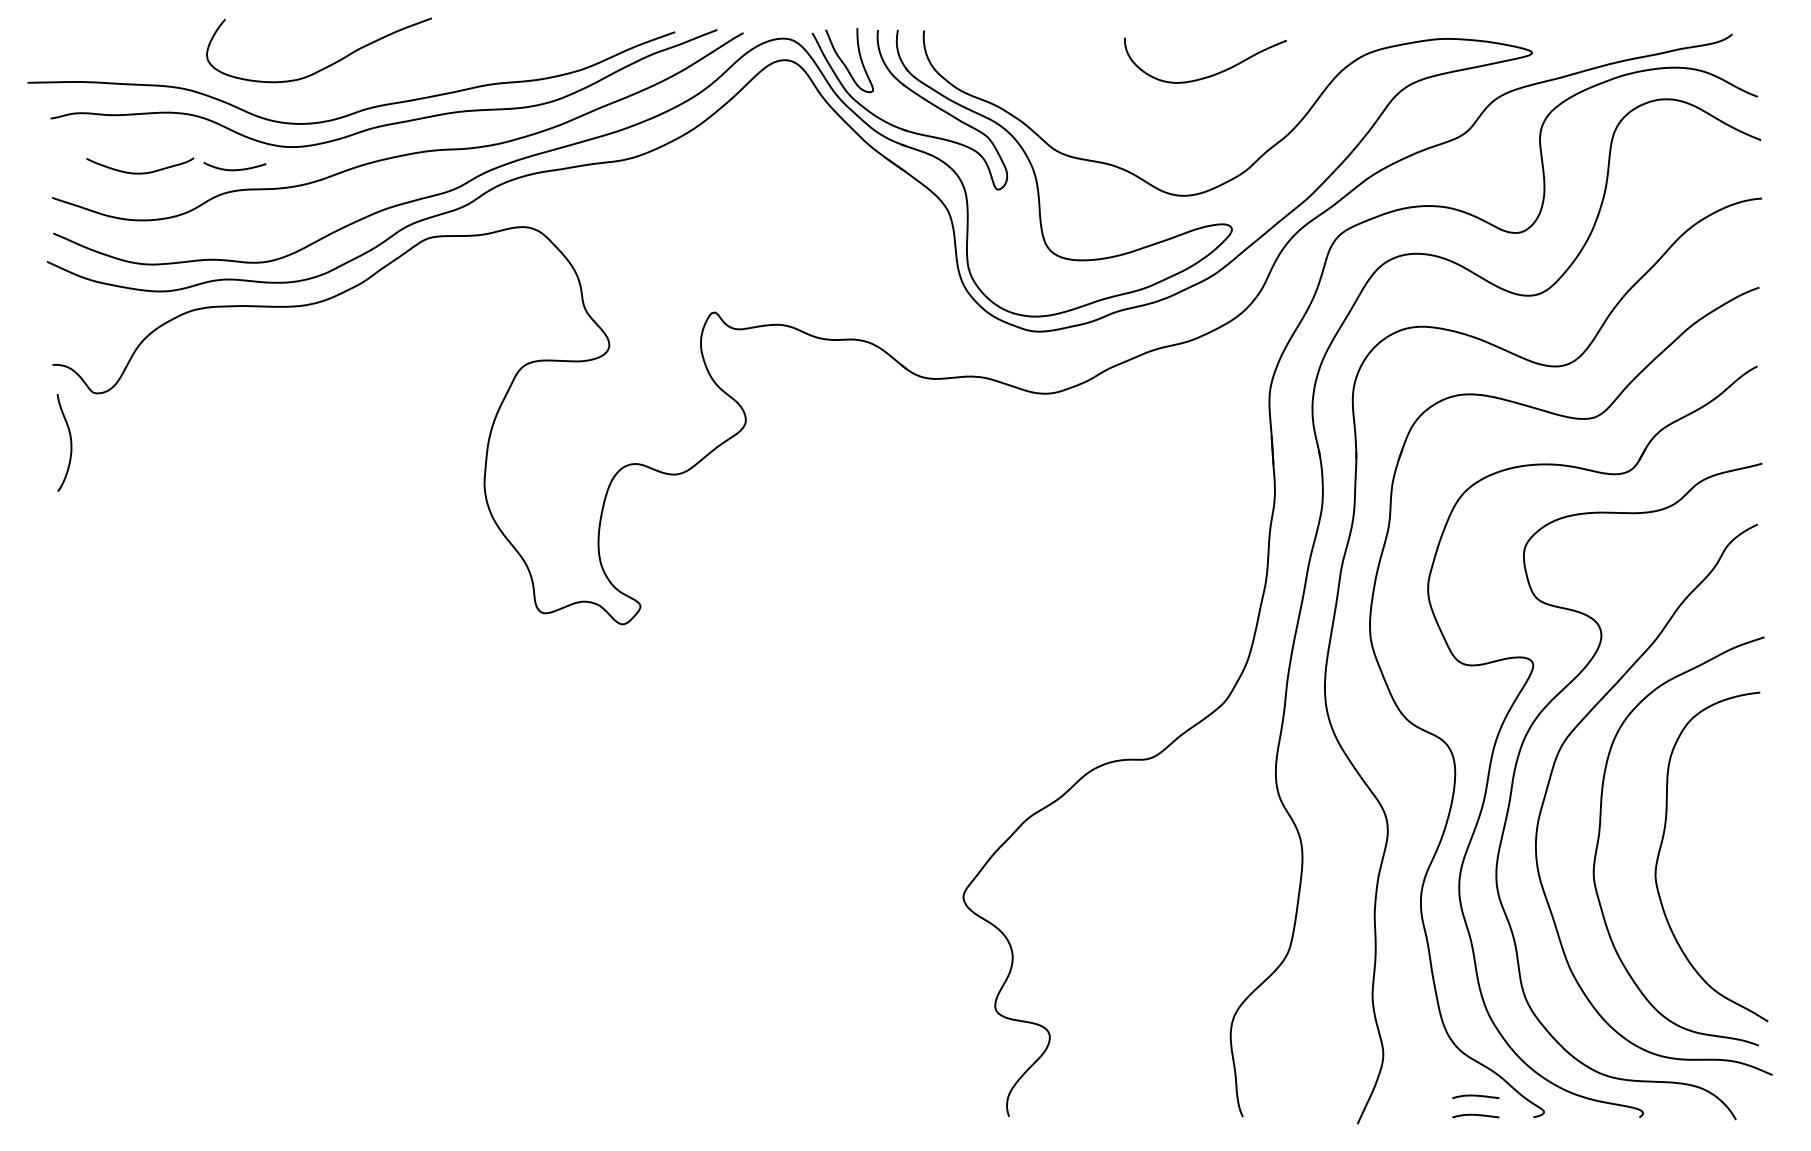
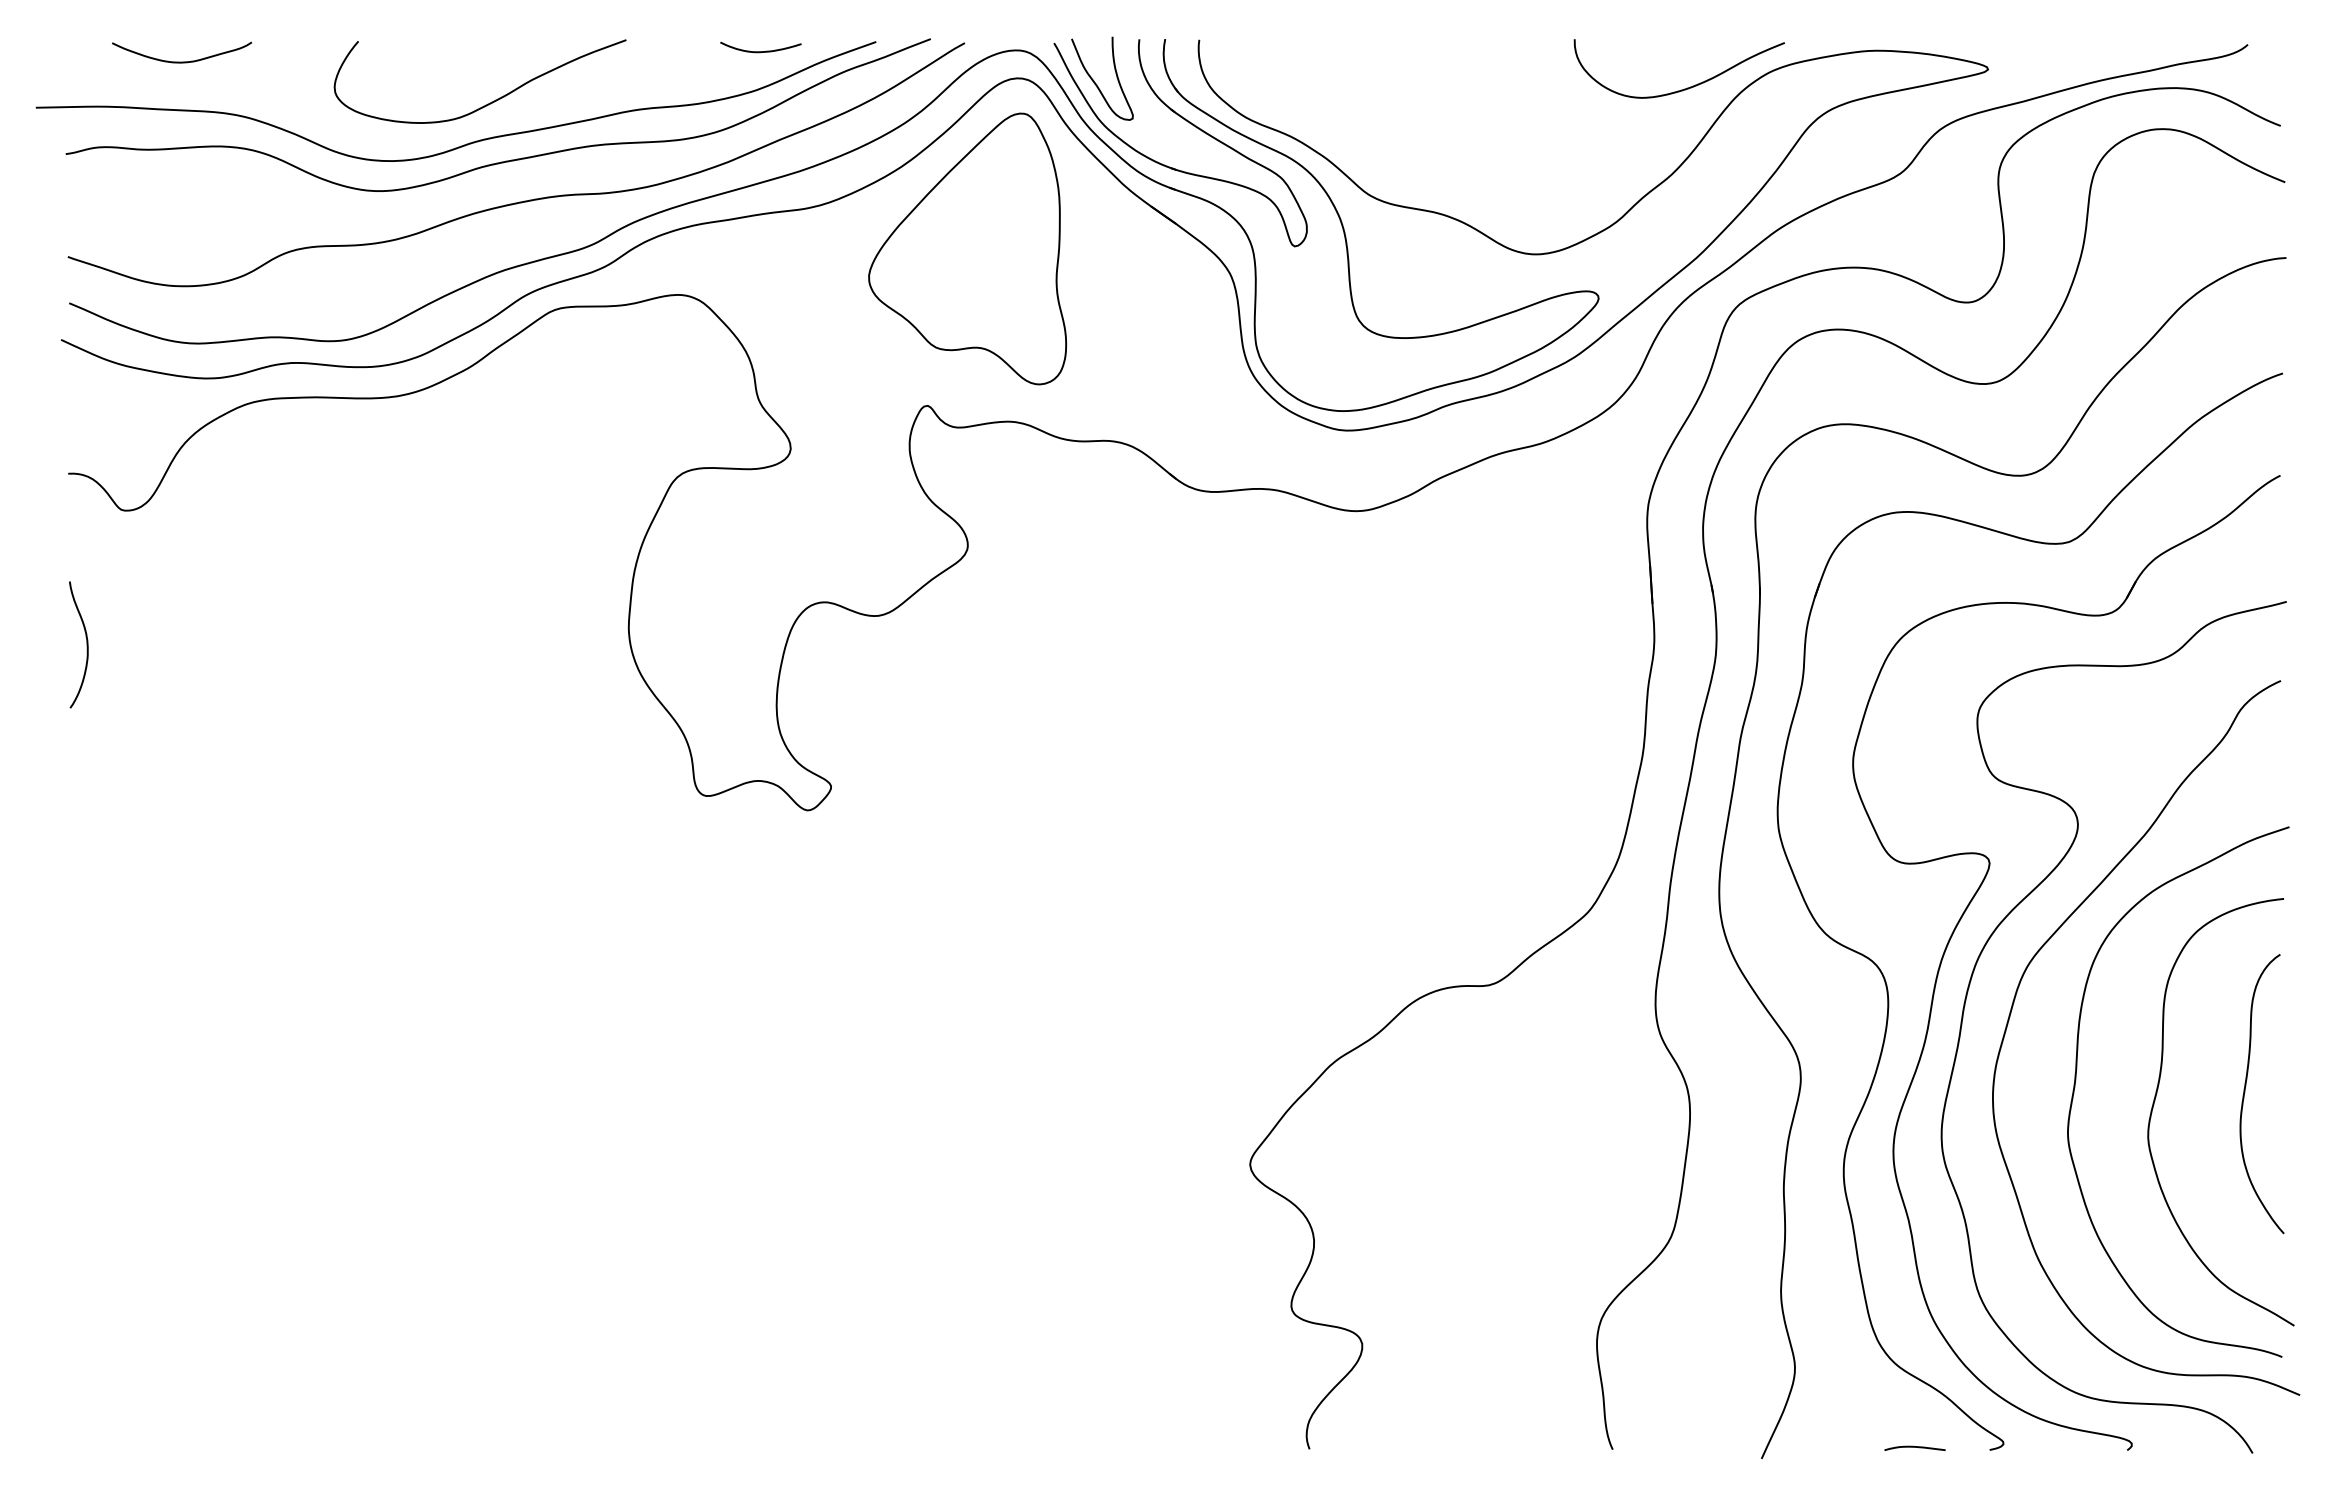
curve: (326, 66) -> (489, 102), moved
curve: (1209, 75) -> (1684, 88), moved
curve: (234, 169) -> (760, 51), moved
curve: (139, 172) -> (181, 61), moved
part: (745, 191) -> (967, 248), added
curve: (70, 442) -> (86, 644), moved
curve: (1730, 841) -> (2245, 1092), added
curve: (1475, 1096) -> (1914, 1422), removed

